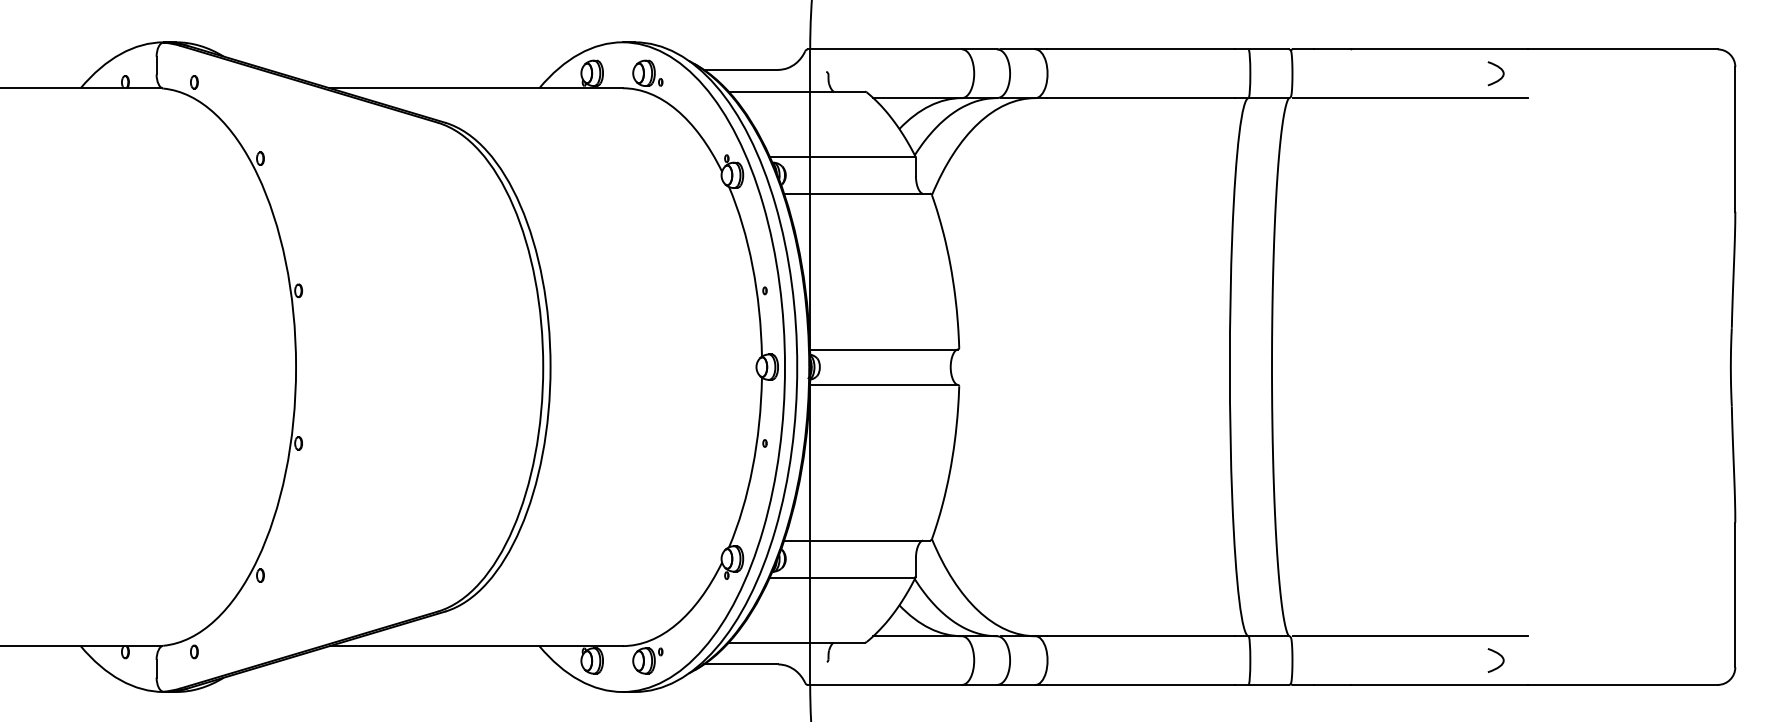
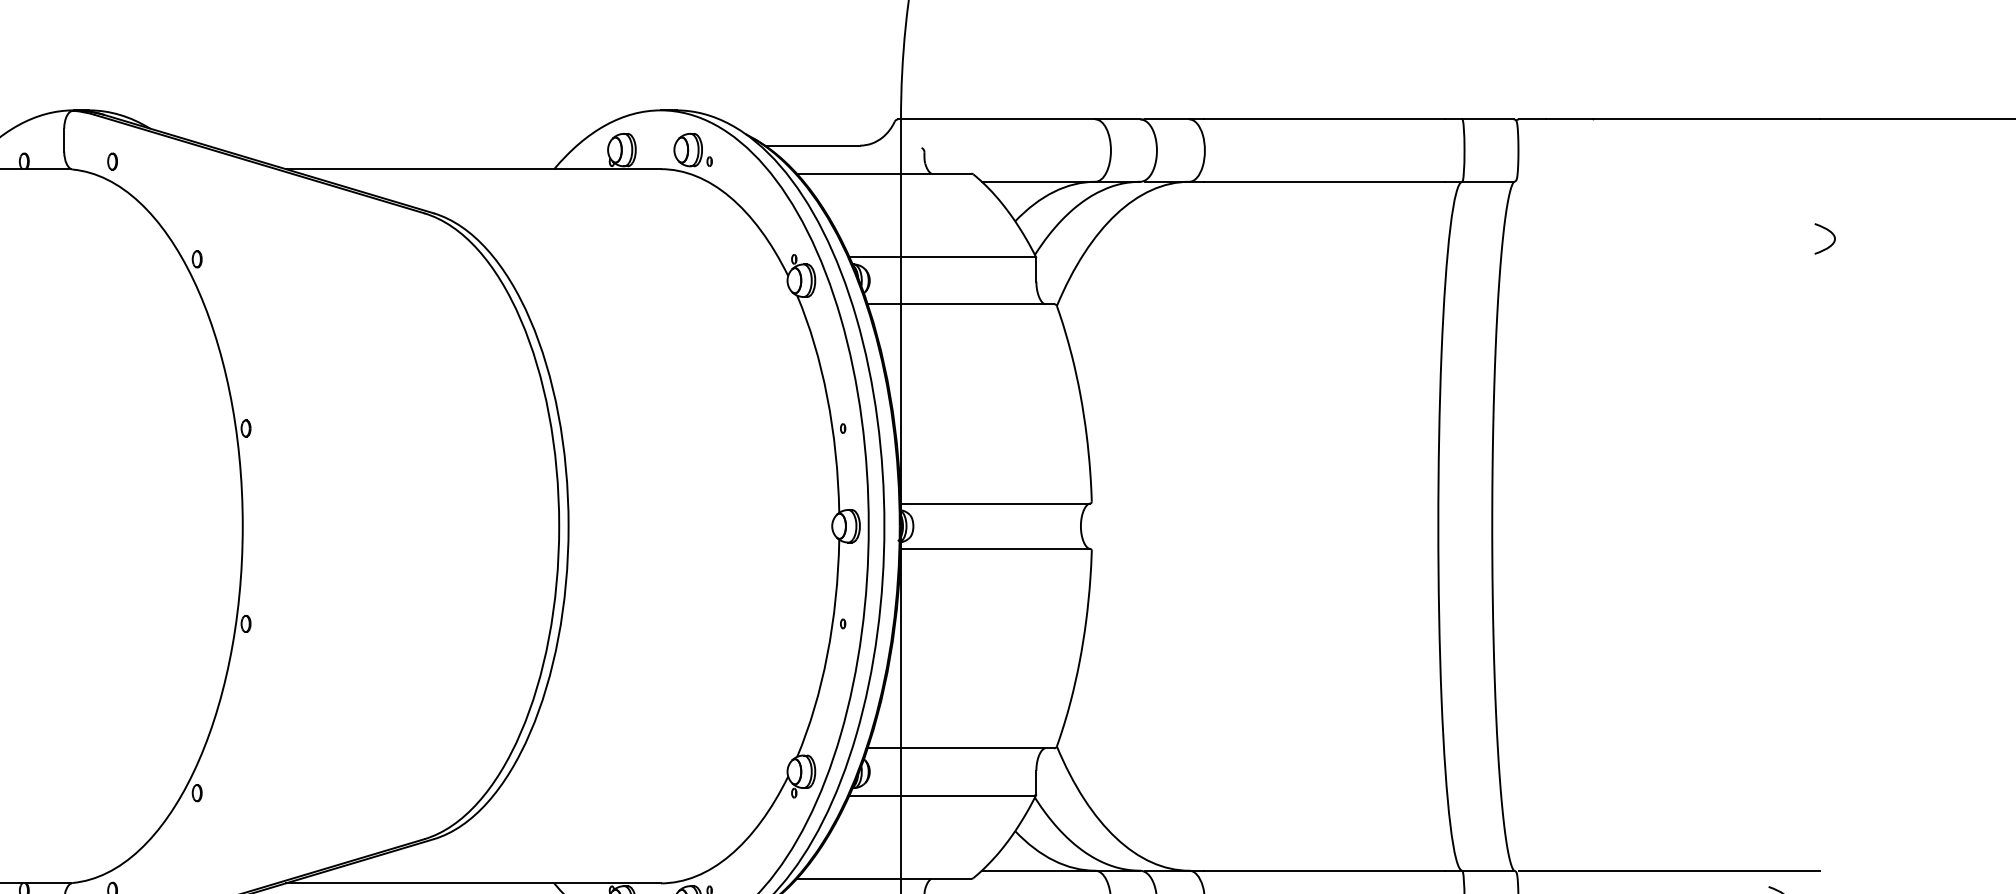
curve: (1498, 68) -> (1828, 232), moved
line: (1410, 98) -> (1669, 182), removed

